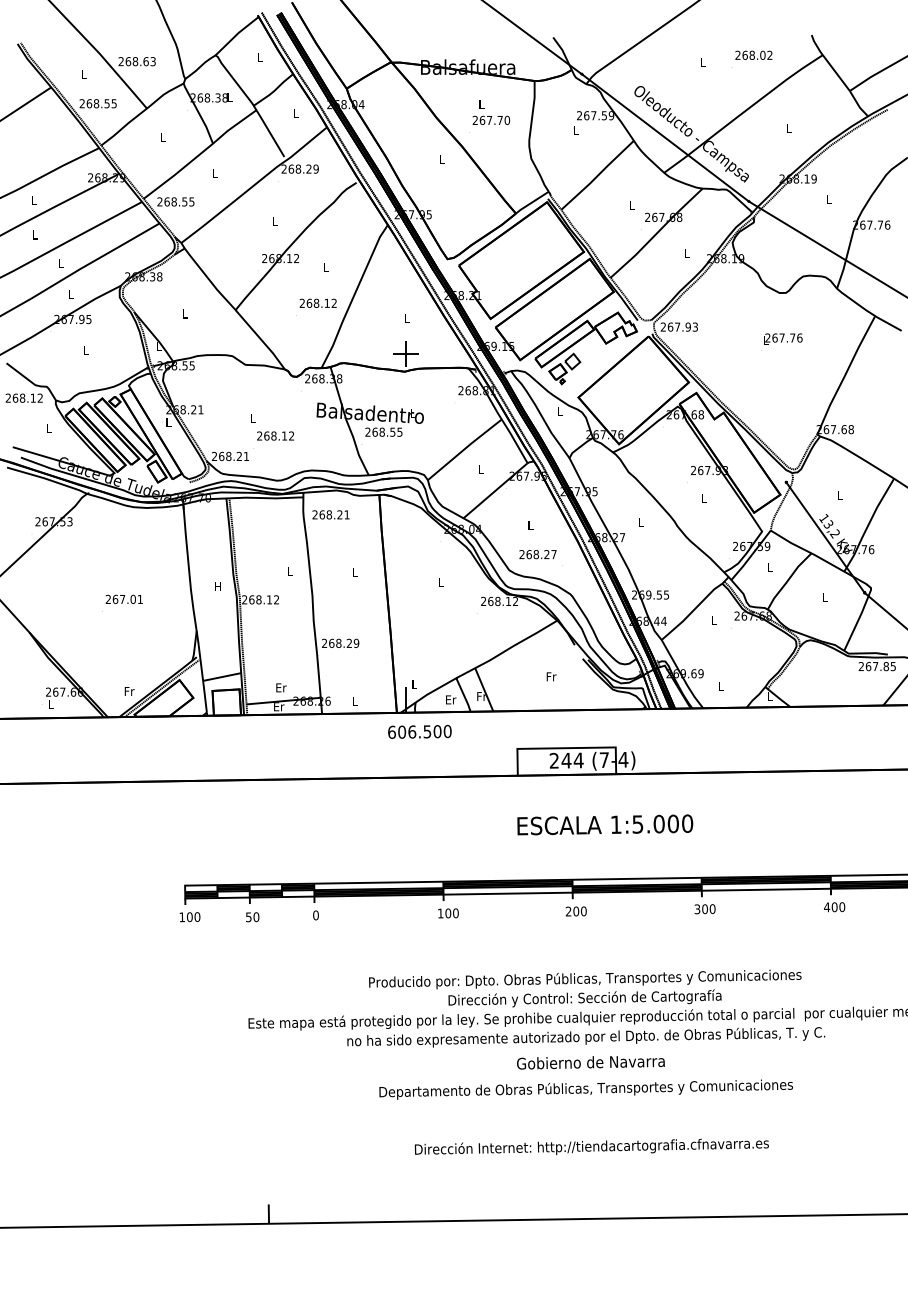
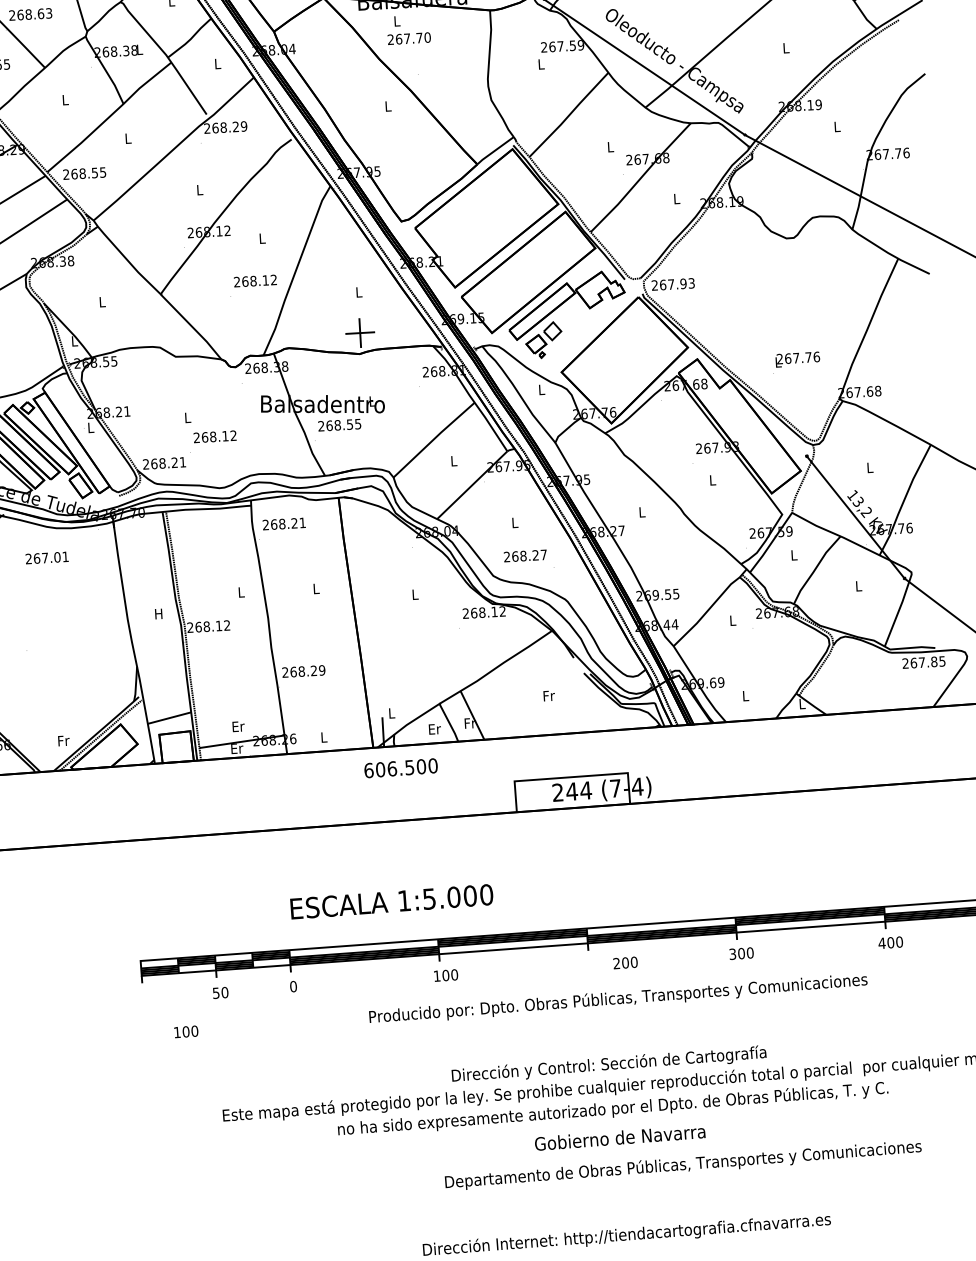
text: (491, 112) -> (408, 29), moved
text: (781, 341) -> (795, 362), moved
text: (123, 598) -> (46, 556), moved
text: (605, 824) -> (392, 901), moved
text: (575, 911) -> (624, 963), moved
text: (189, 917) -> (185, 1032), moved
text: (585, 979) -> (618, 999), moved
text: (585, 1089) -> (682, 1165), moved

